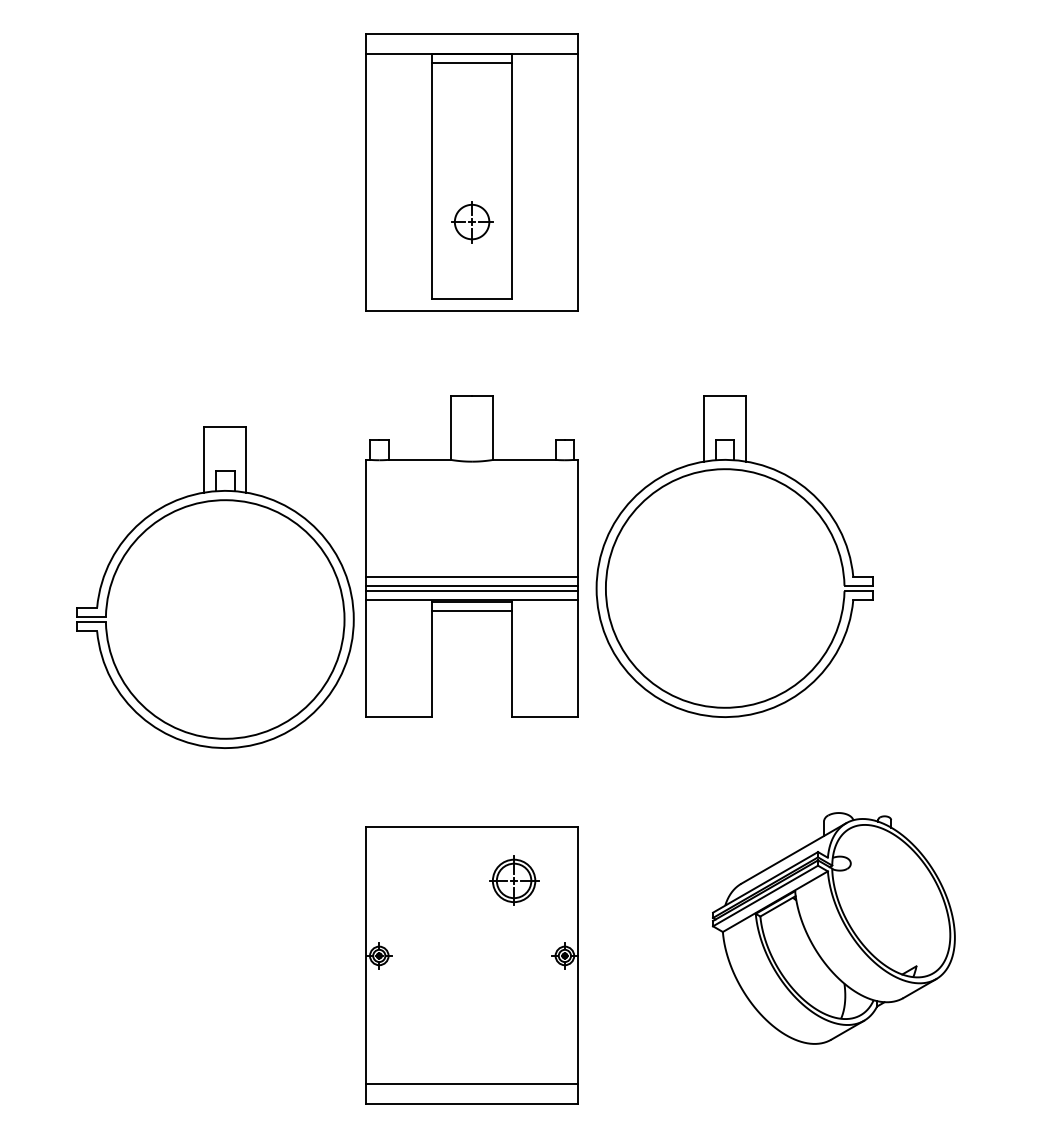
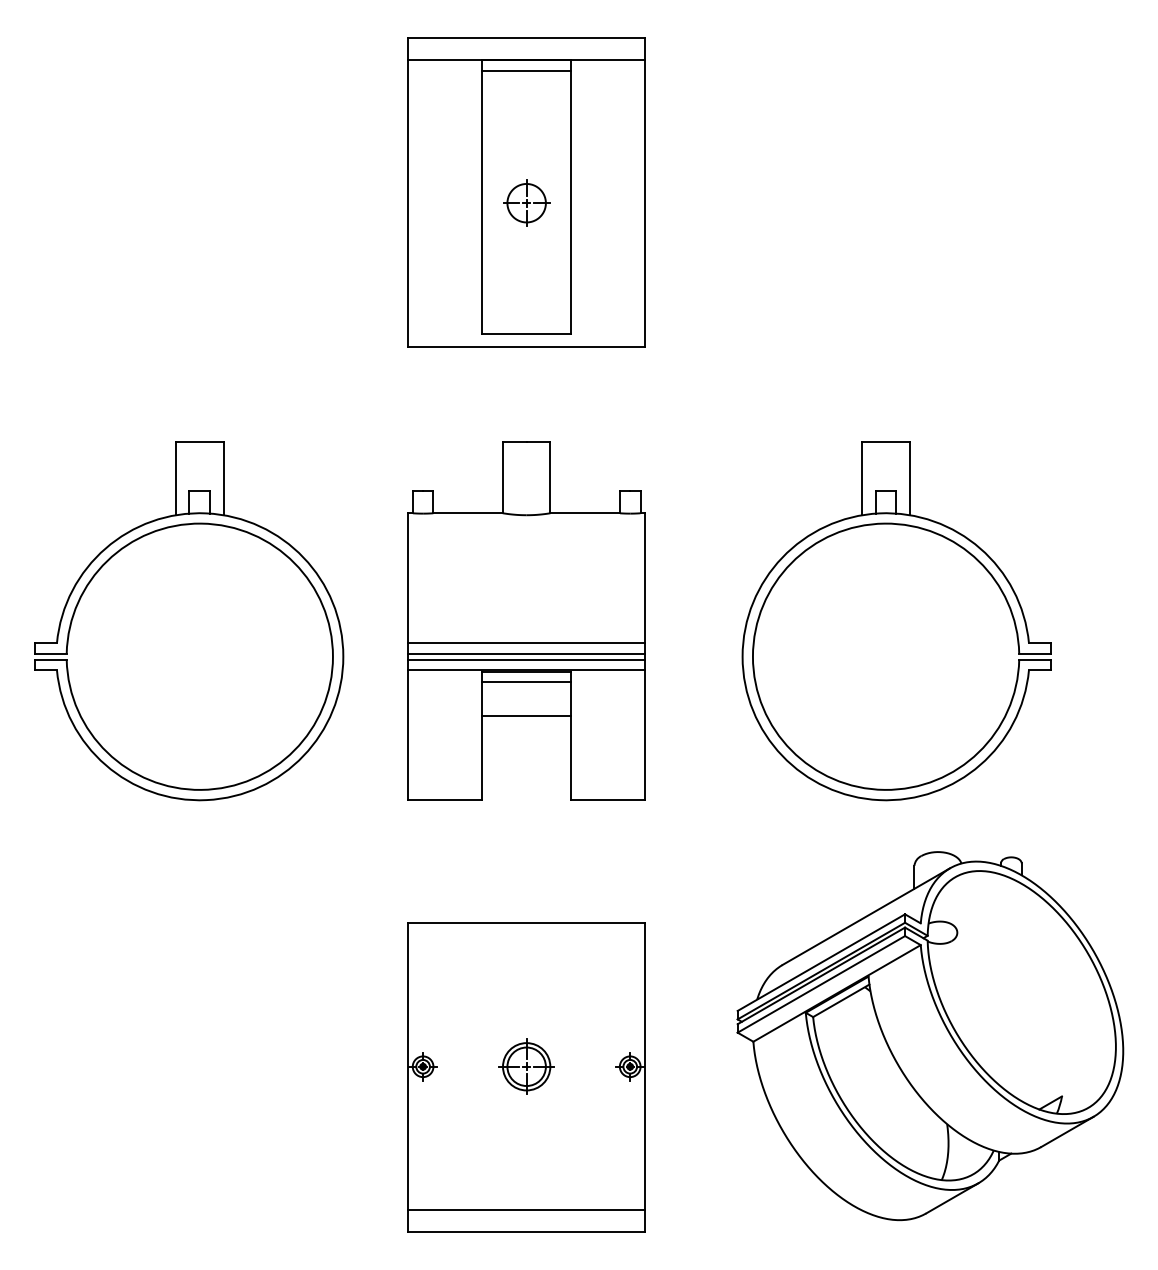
part: (472, 222) -> (527, 203), moved
part: (762, 476) -> (927, 531), moved
part: (194, 505) -> (165, 529), moved
line: (471, 641) -> (525, 715), added
part: (514, 880) -> (527, 1066), moved
part: (833, 928) -> (929, 1036), size x1.43

